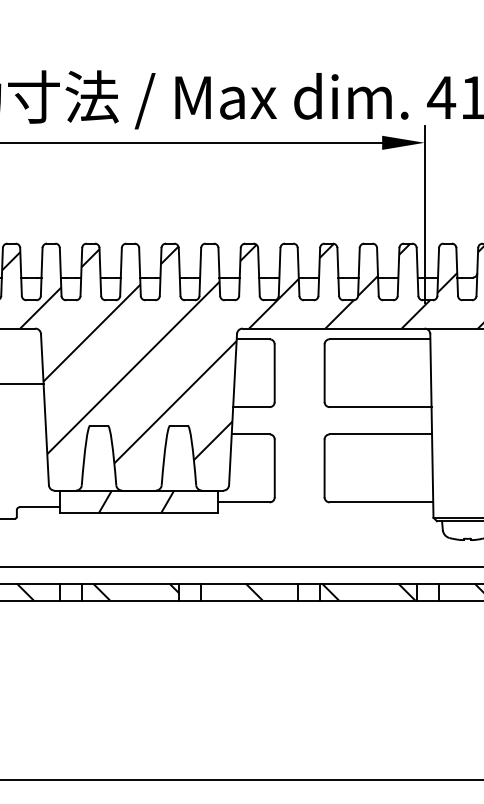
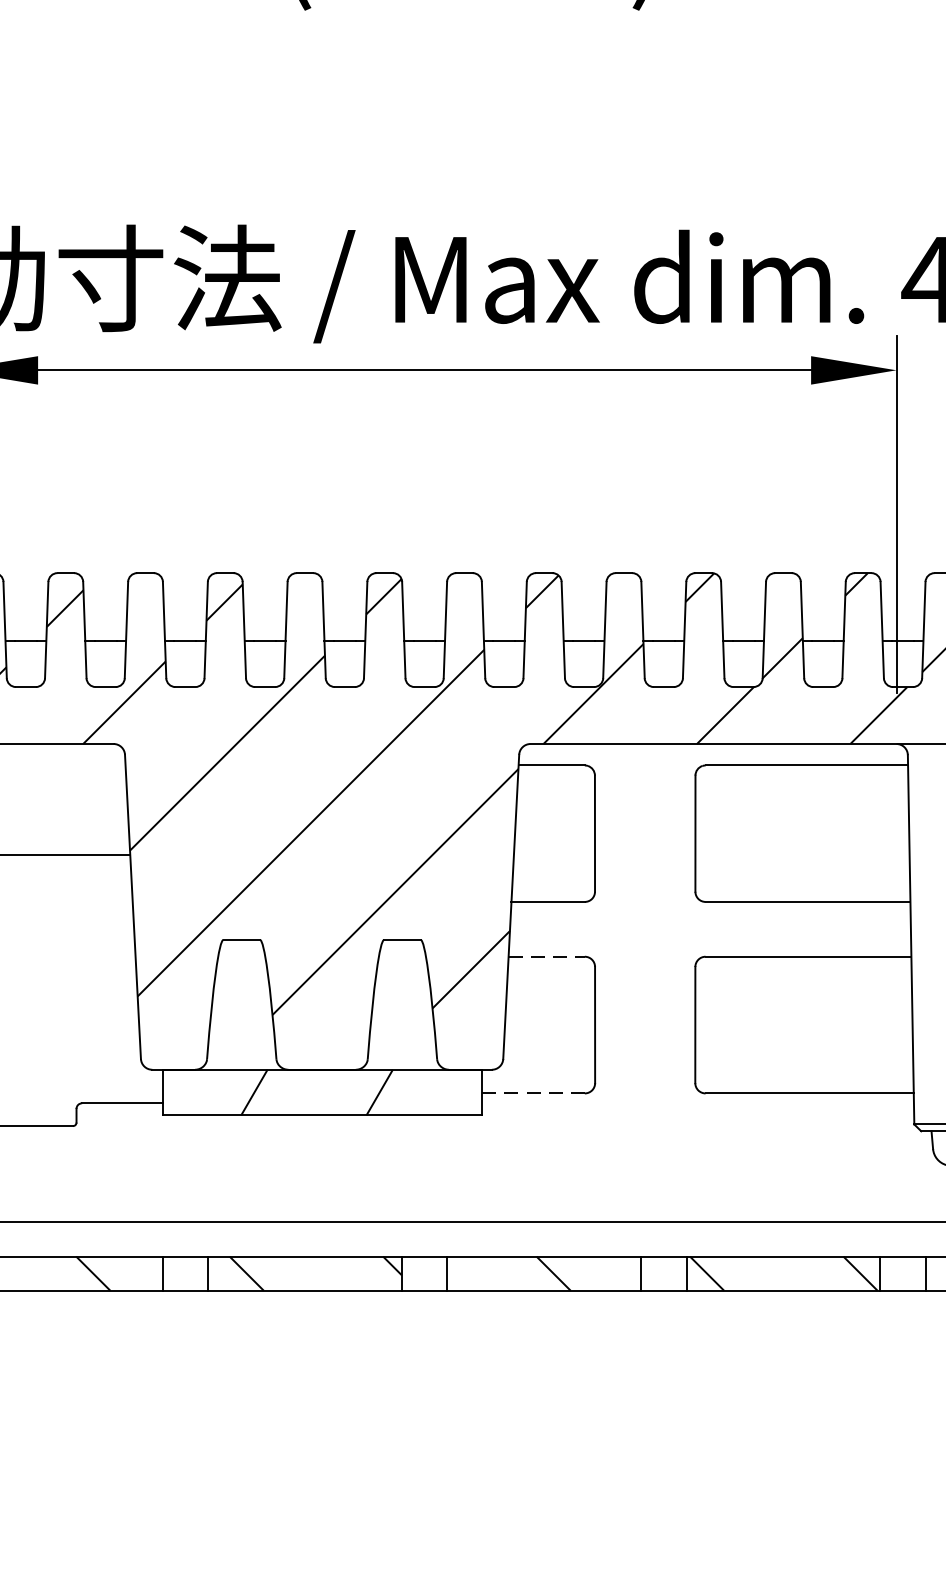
line: (250, 434) -> (546, 956), solid -> dashed
line: (243, 502) -> (532, 1093), solid -> dashed

